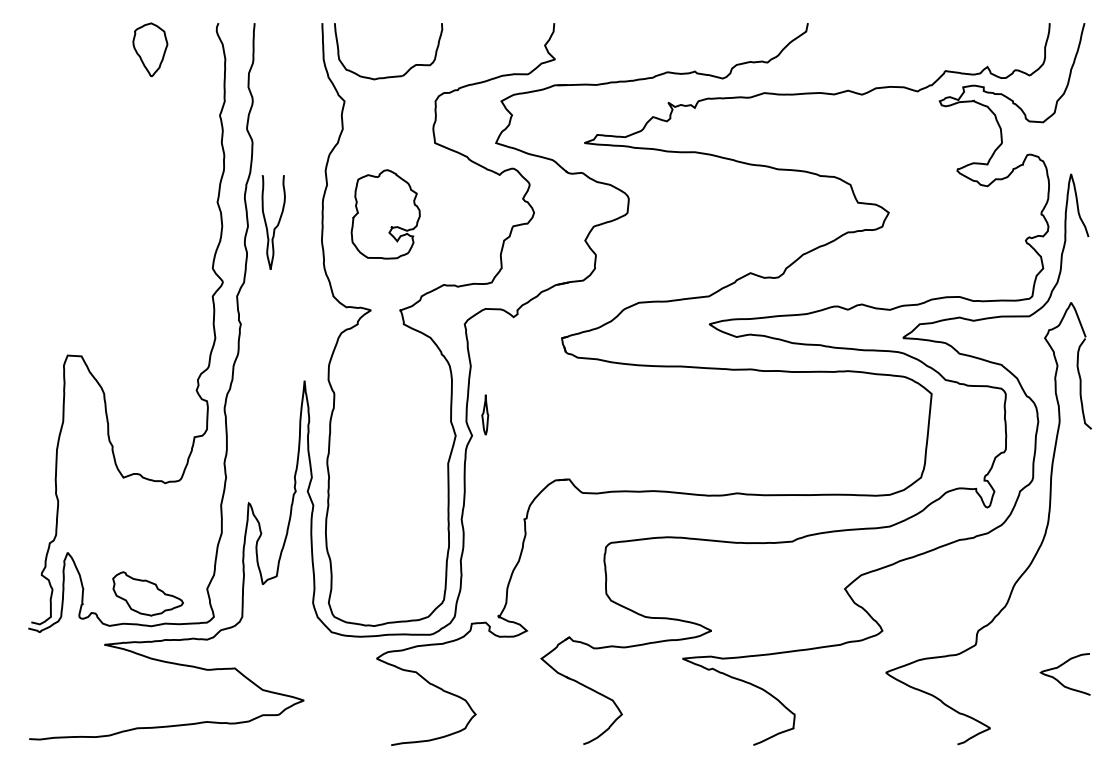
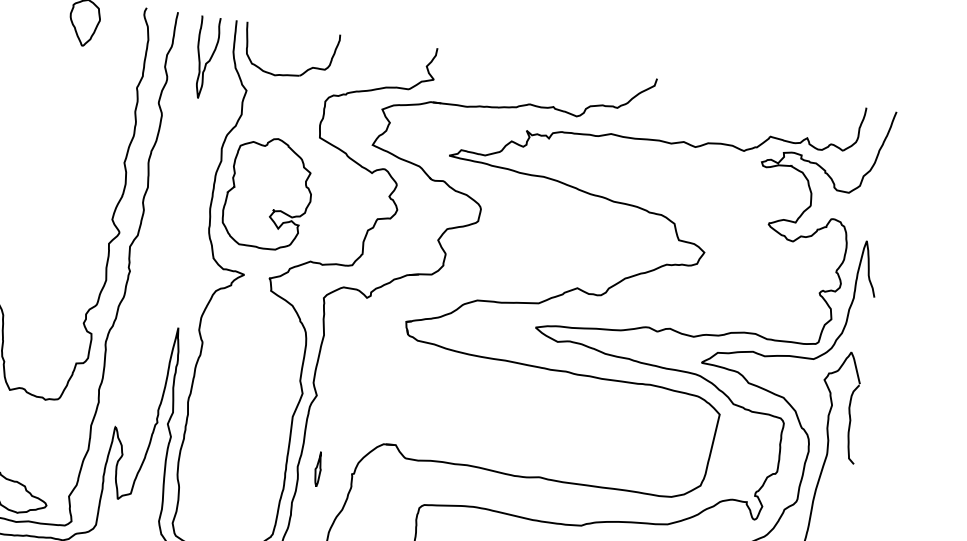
part: (385, 214) -> (268, 193), size x1.43
curve: (277, 223) -> (209, 59), moved
part: (485, 414) -> (318, 468), moved

